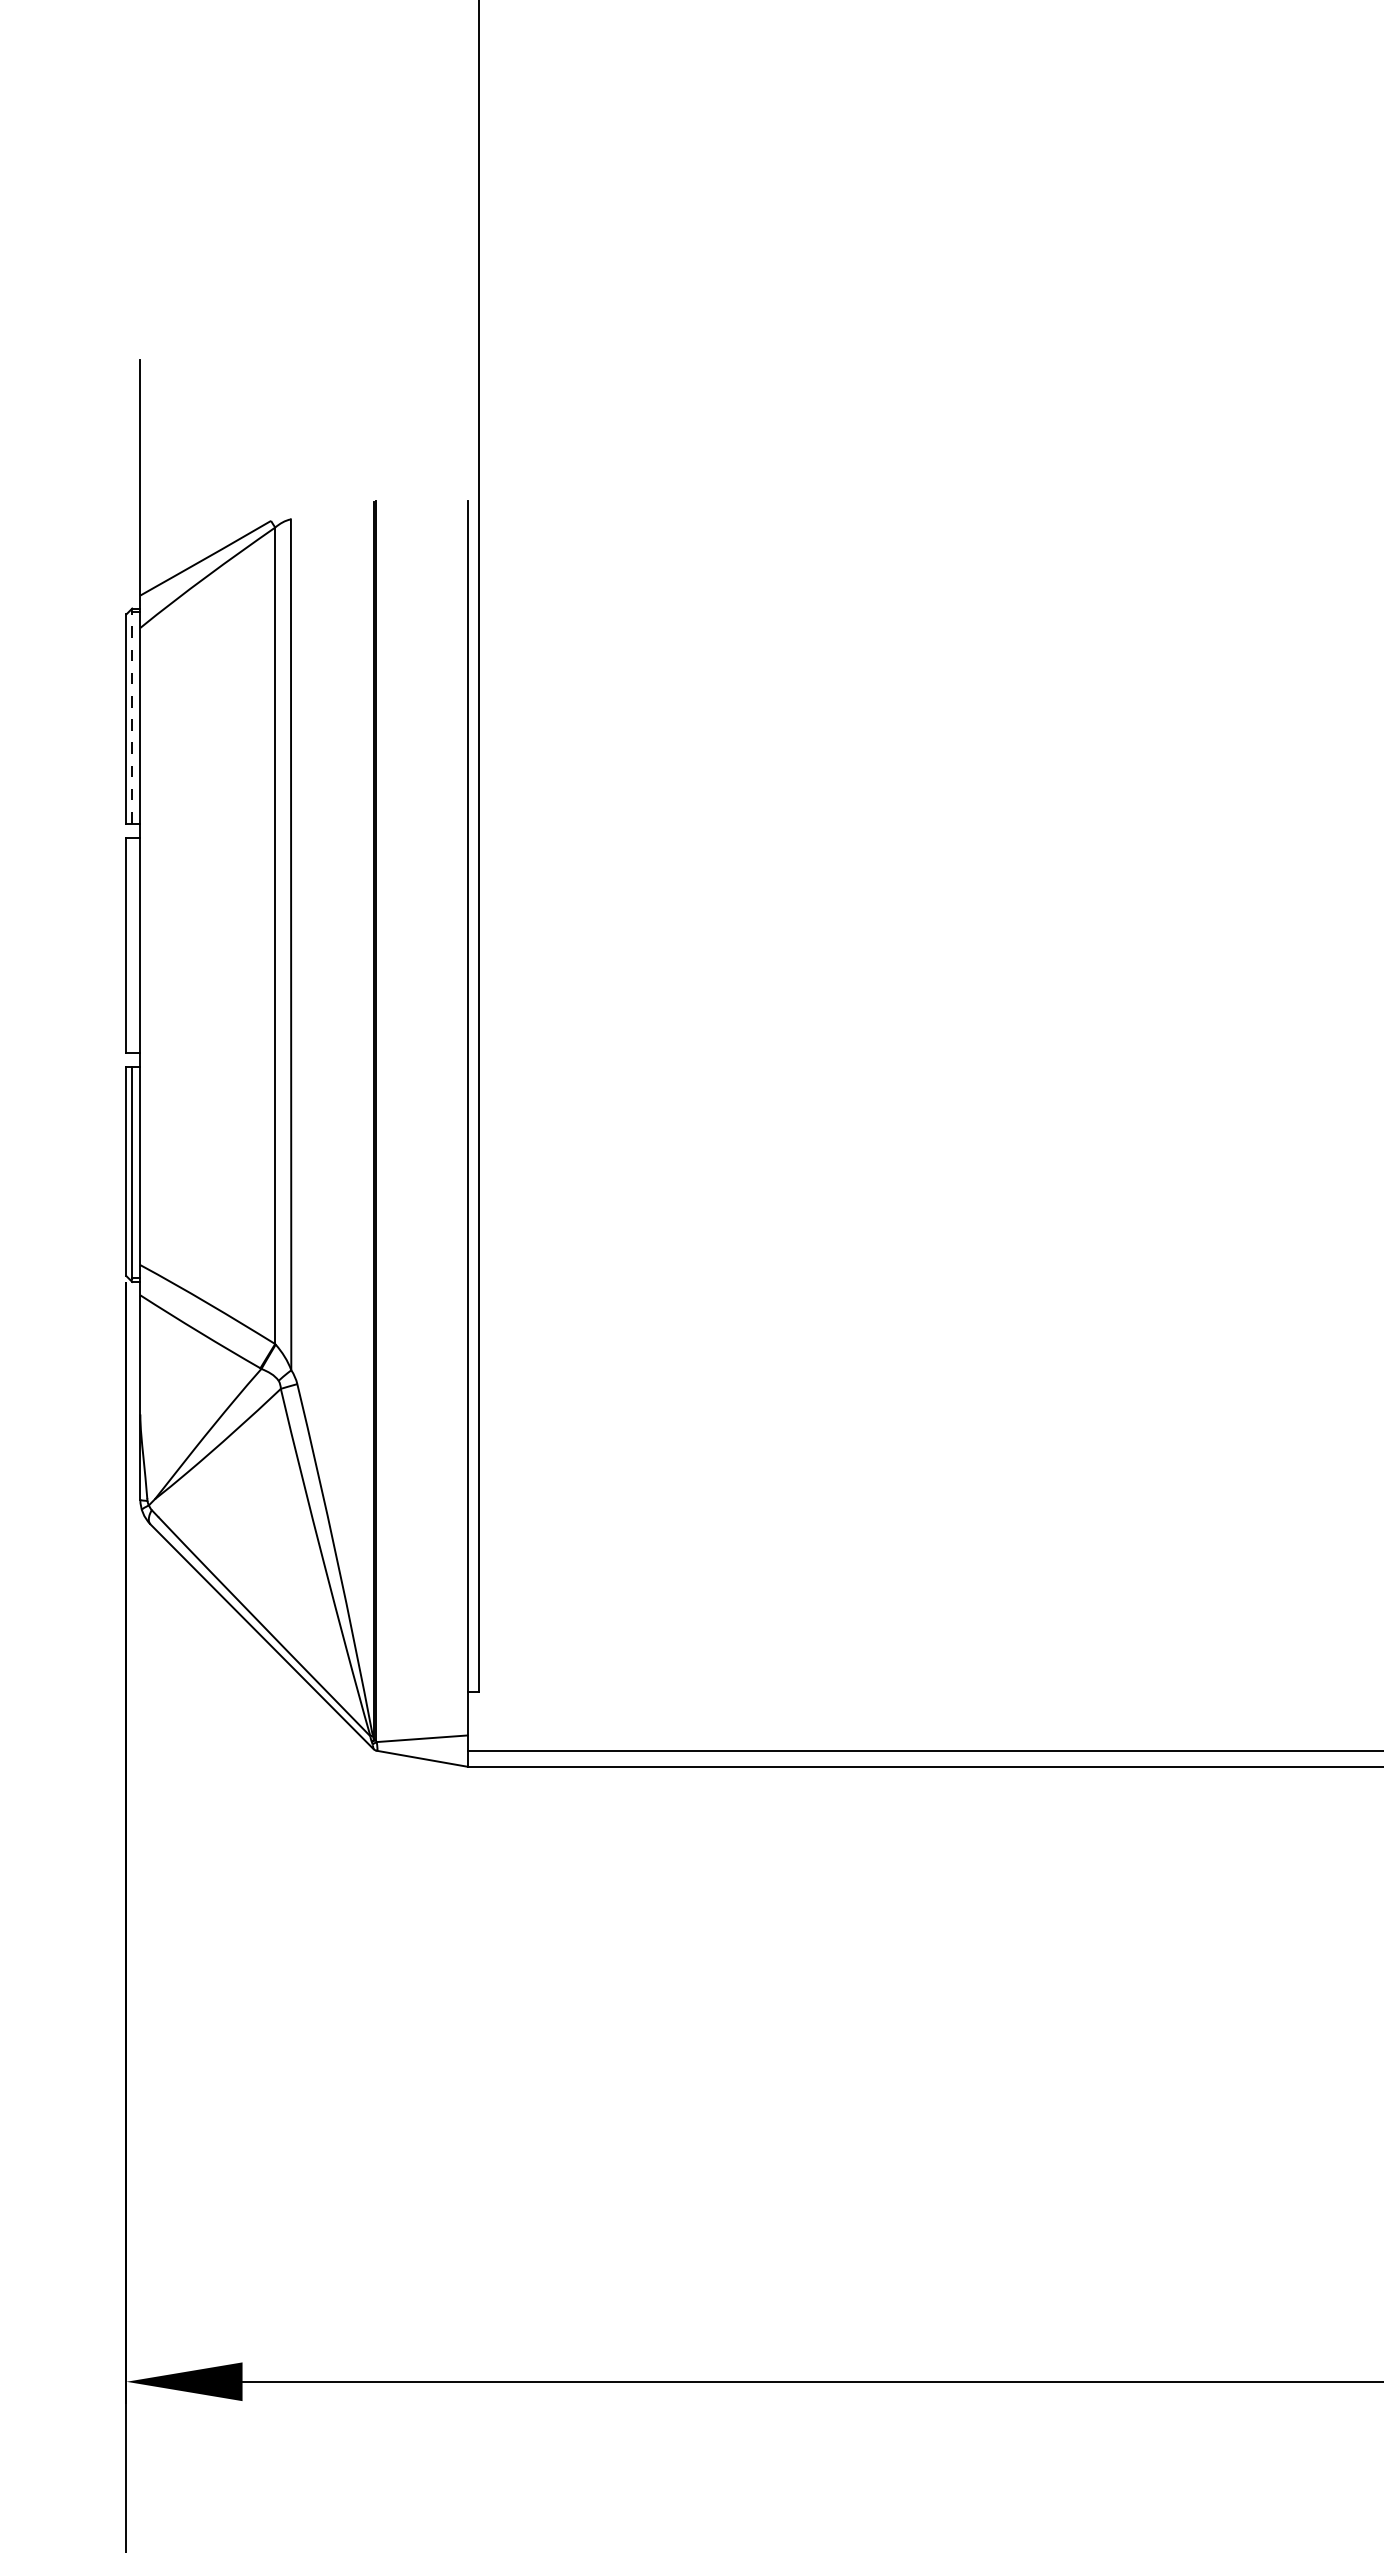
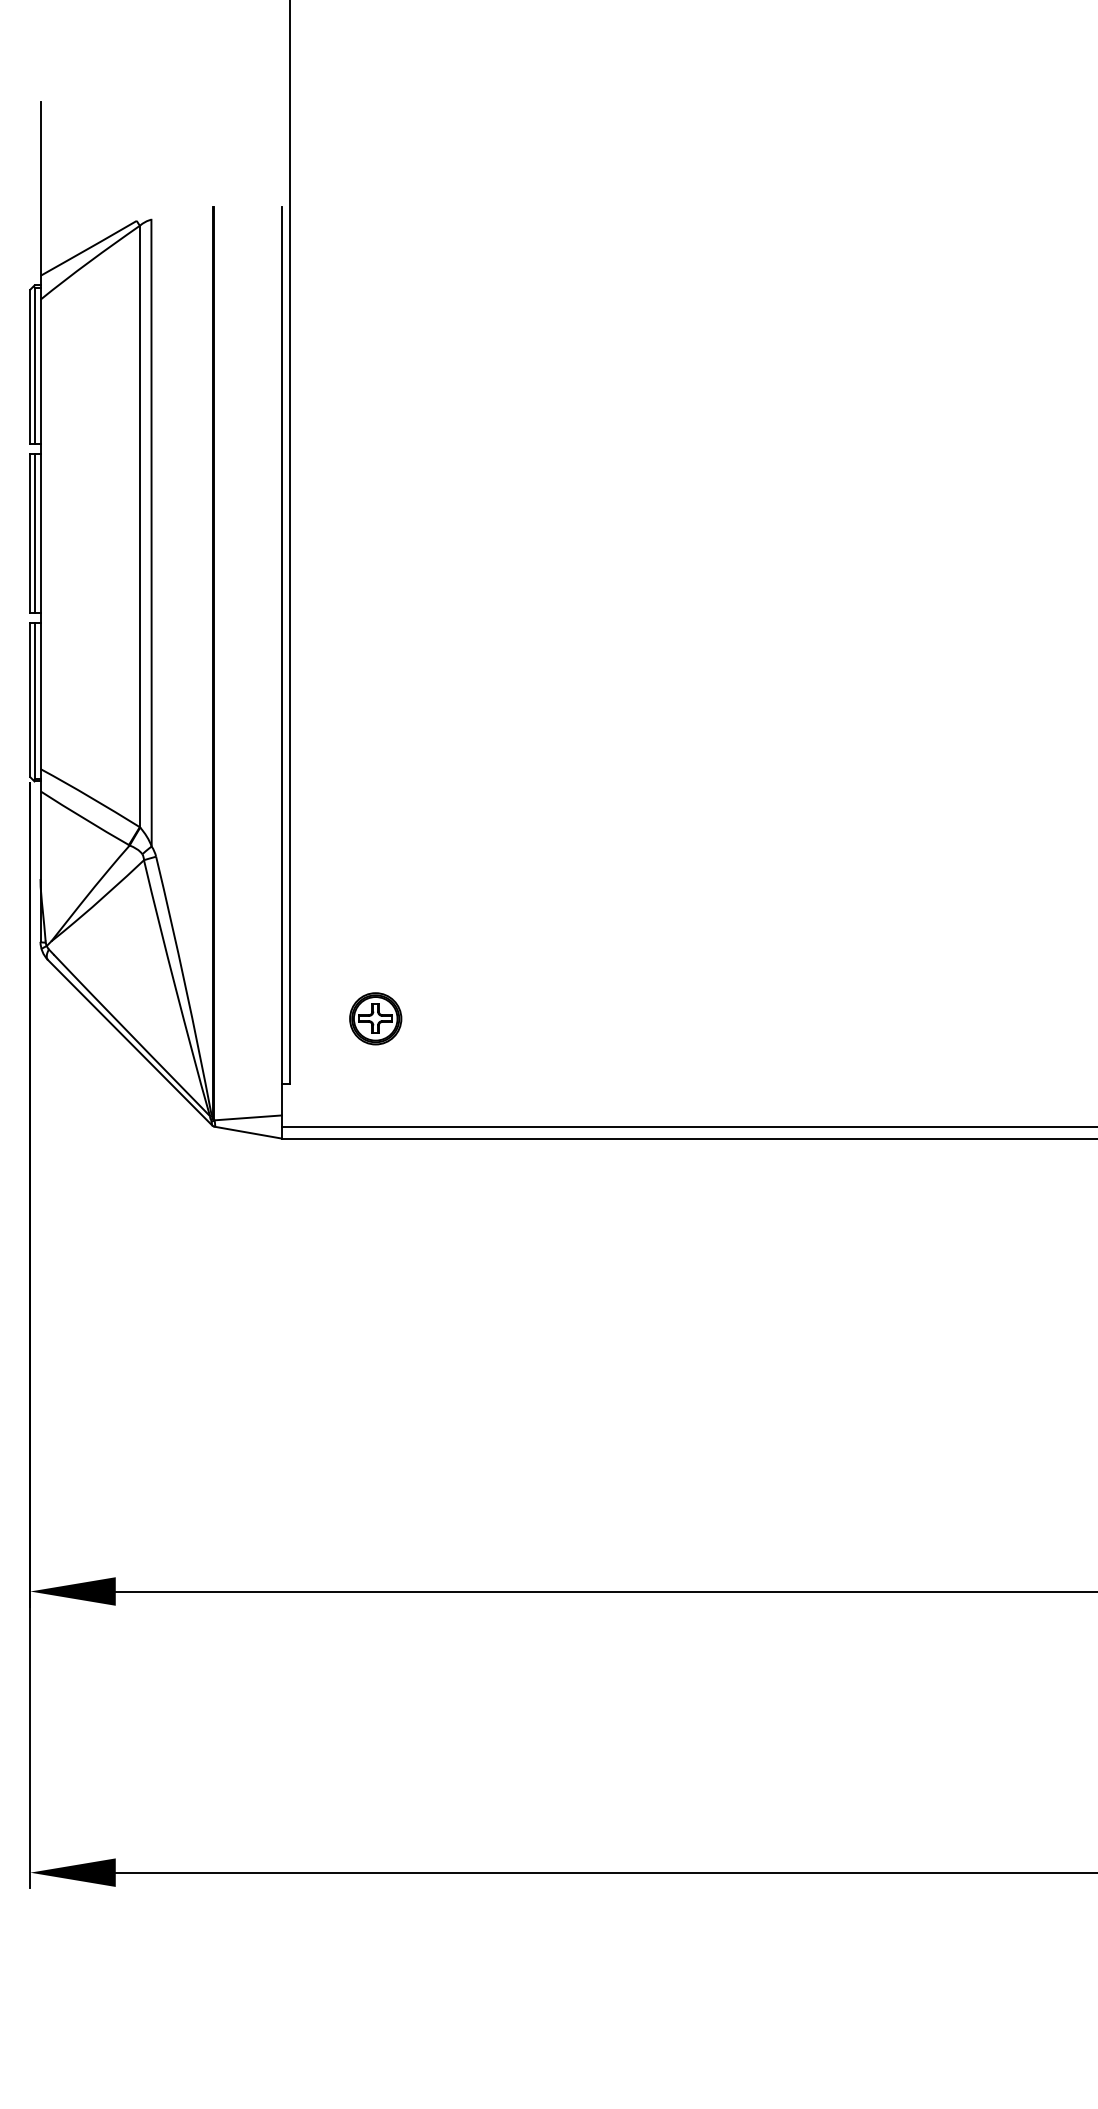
line: (132, 717) -> (34, 365), dashed -> solid
line: (132, 945) -> (34, 533), added
part: (595, 1603) -> (375, 1018), added

